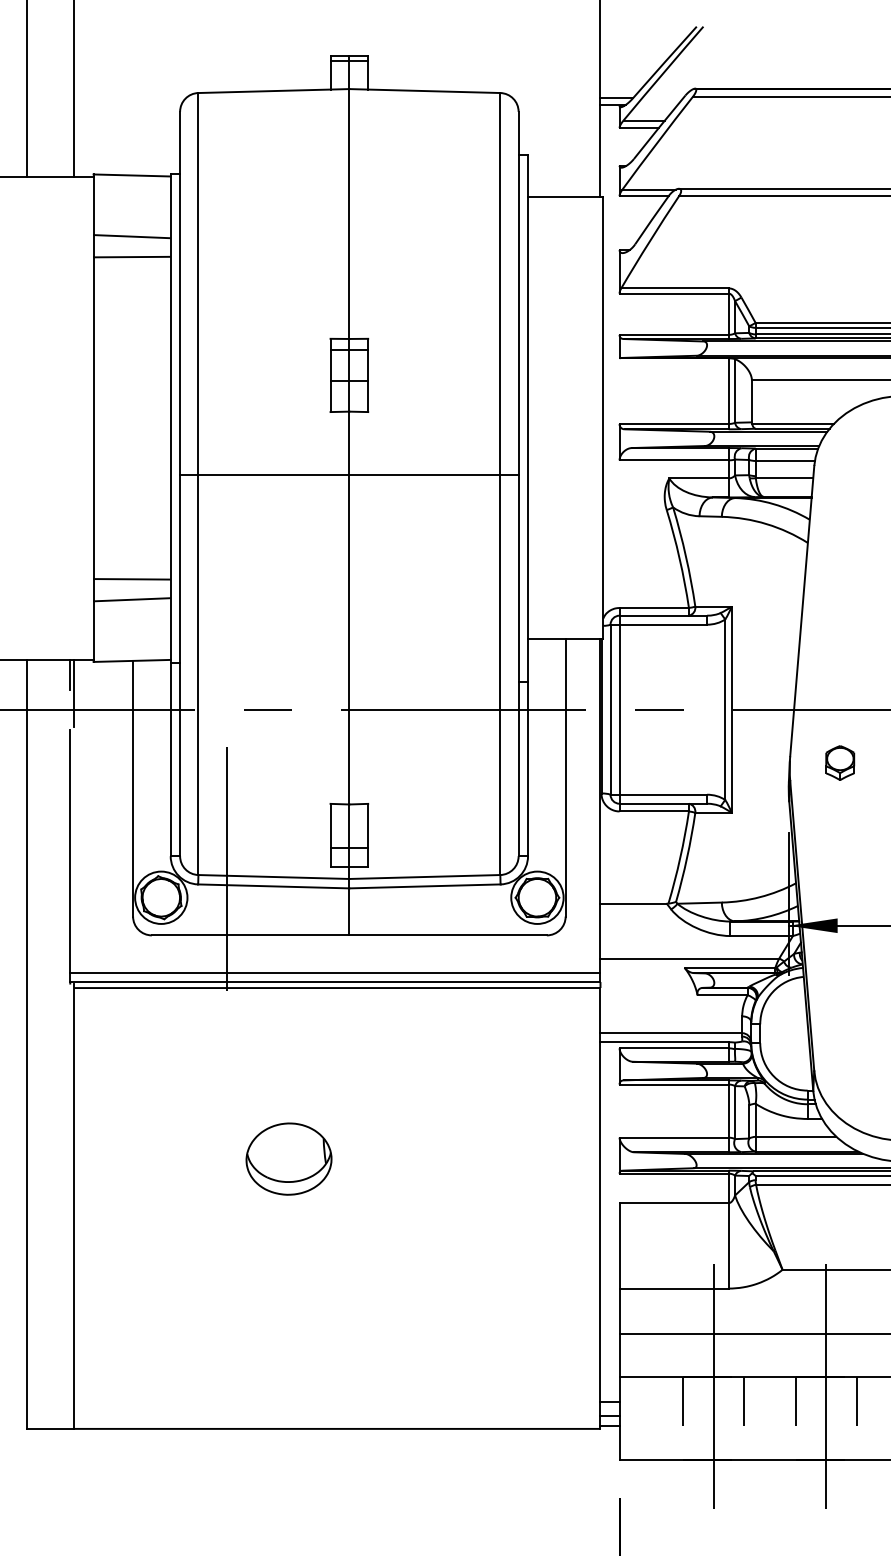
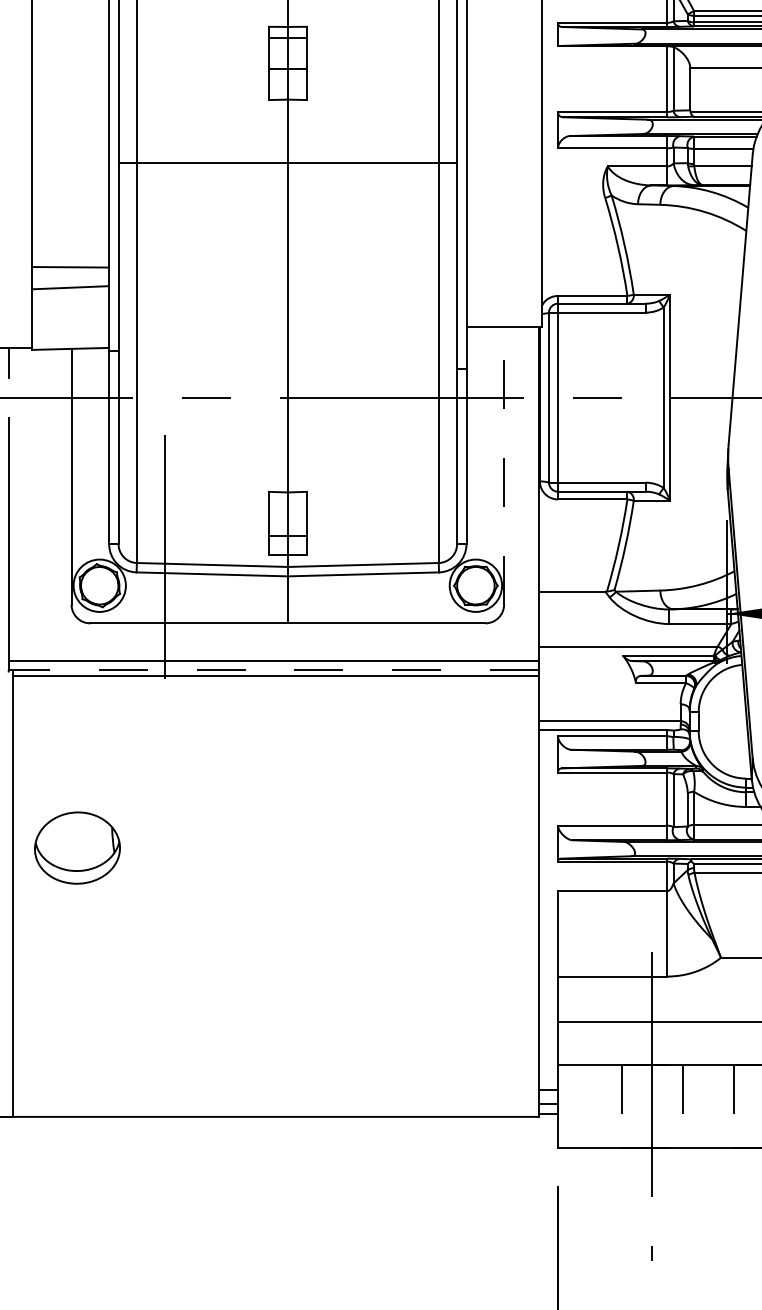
line: (74, 692) -> (12, 380), removed
line: (565, 777) -> (503, 465), solid -> dashed
line: (334, 982) -> (272, 670), solid -> dashed
part: (288, 1158) -> (76, 847), moved

